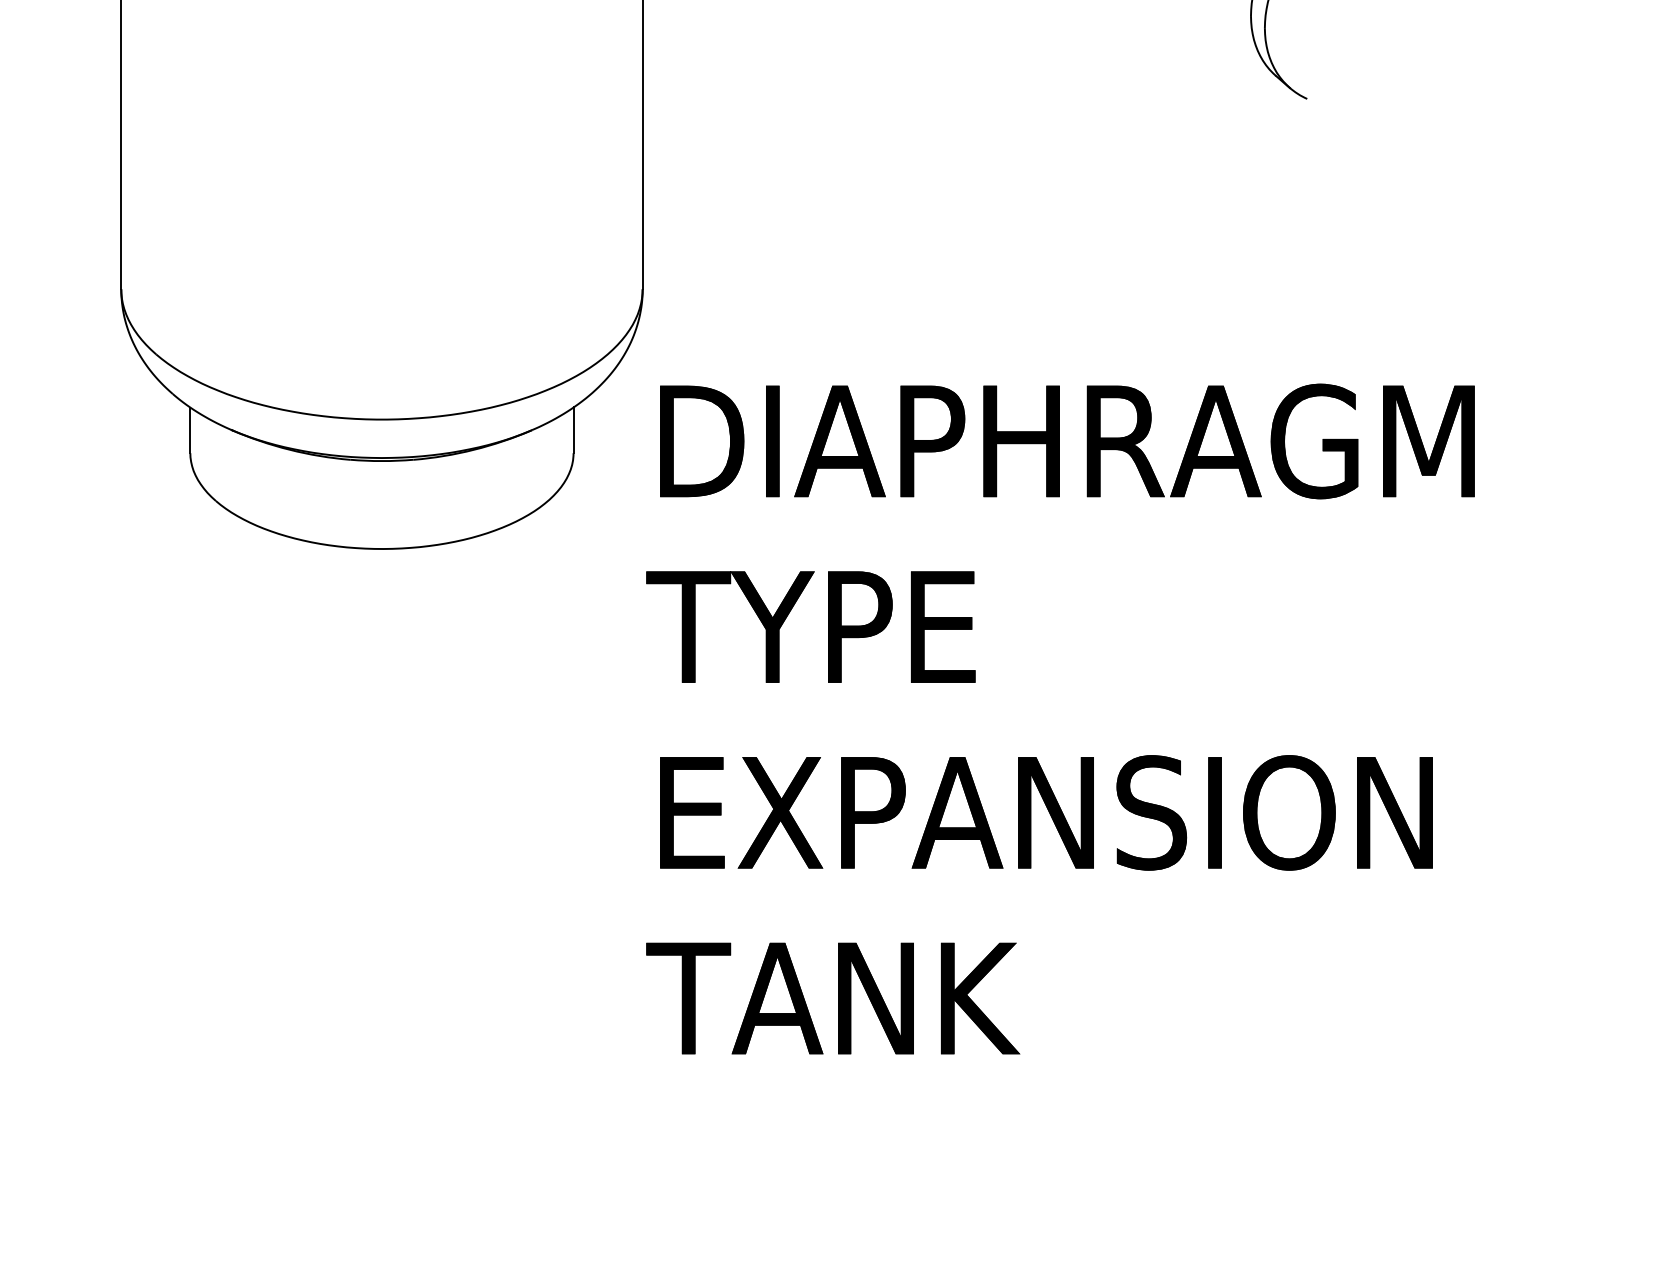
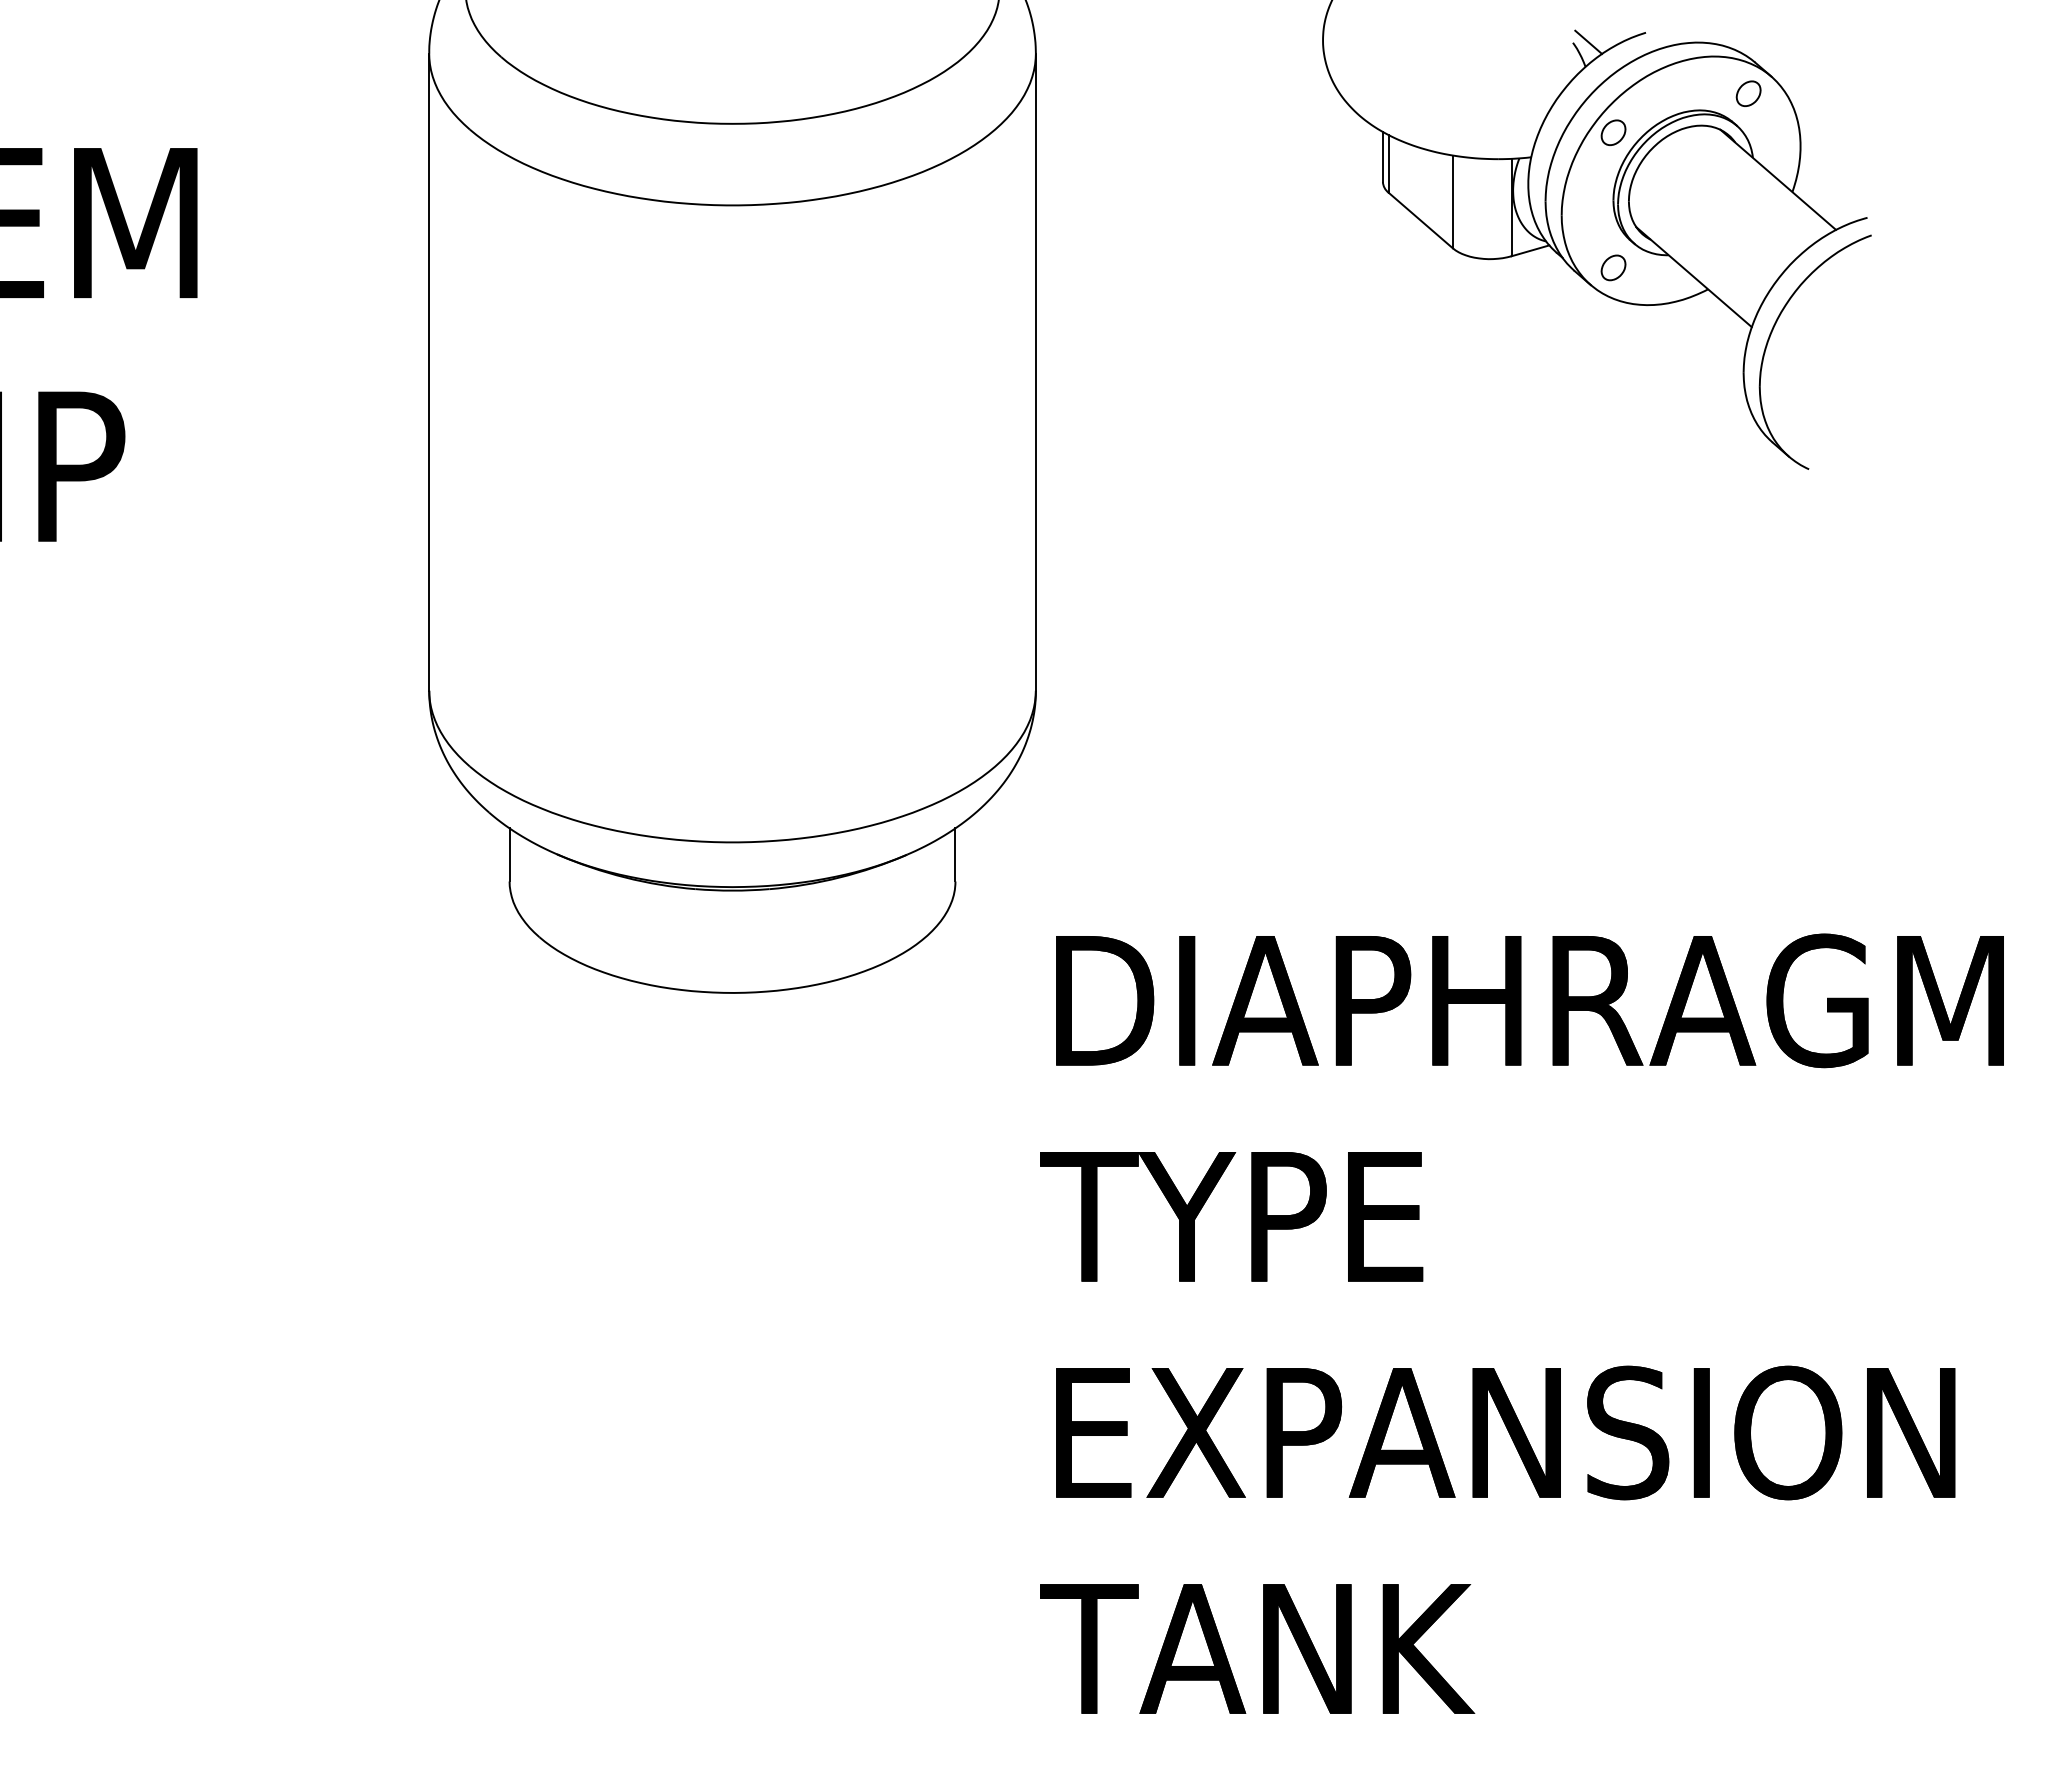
text: (1060, 718) -> (1521, 1323), moved

